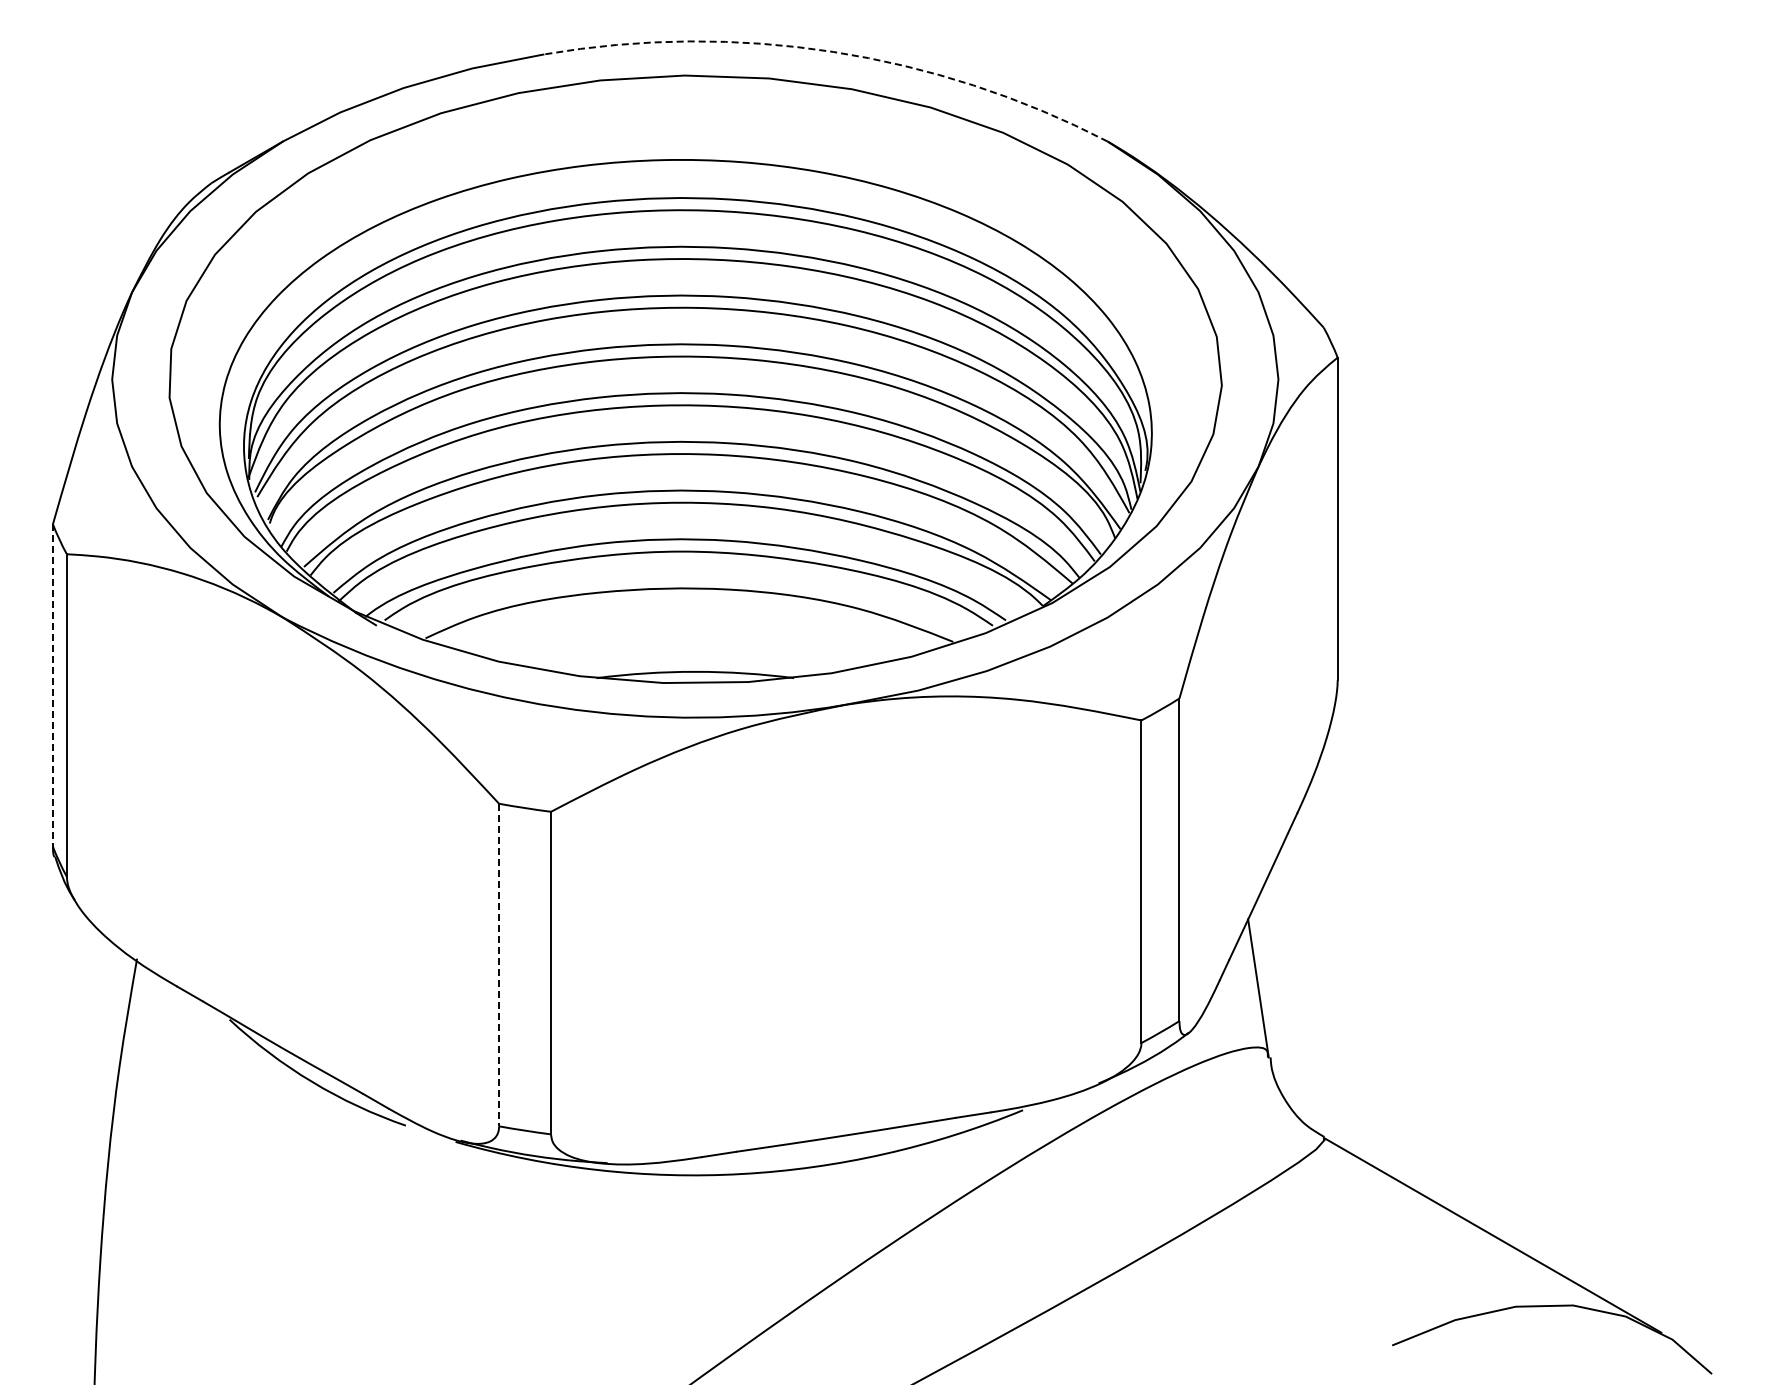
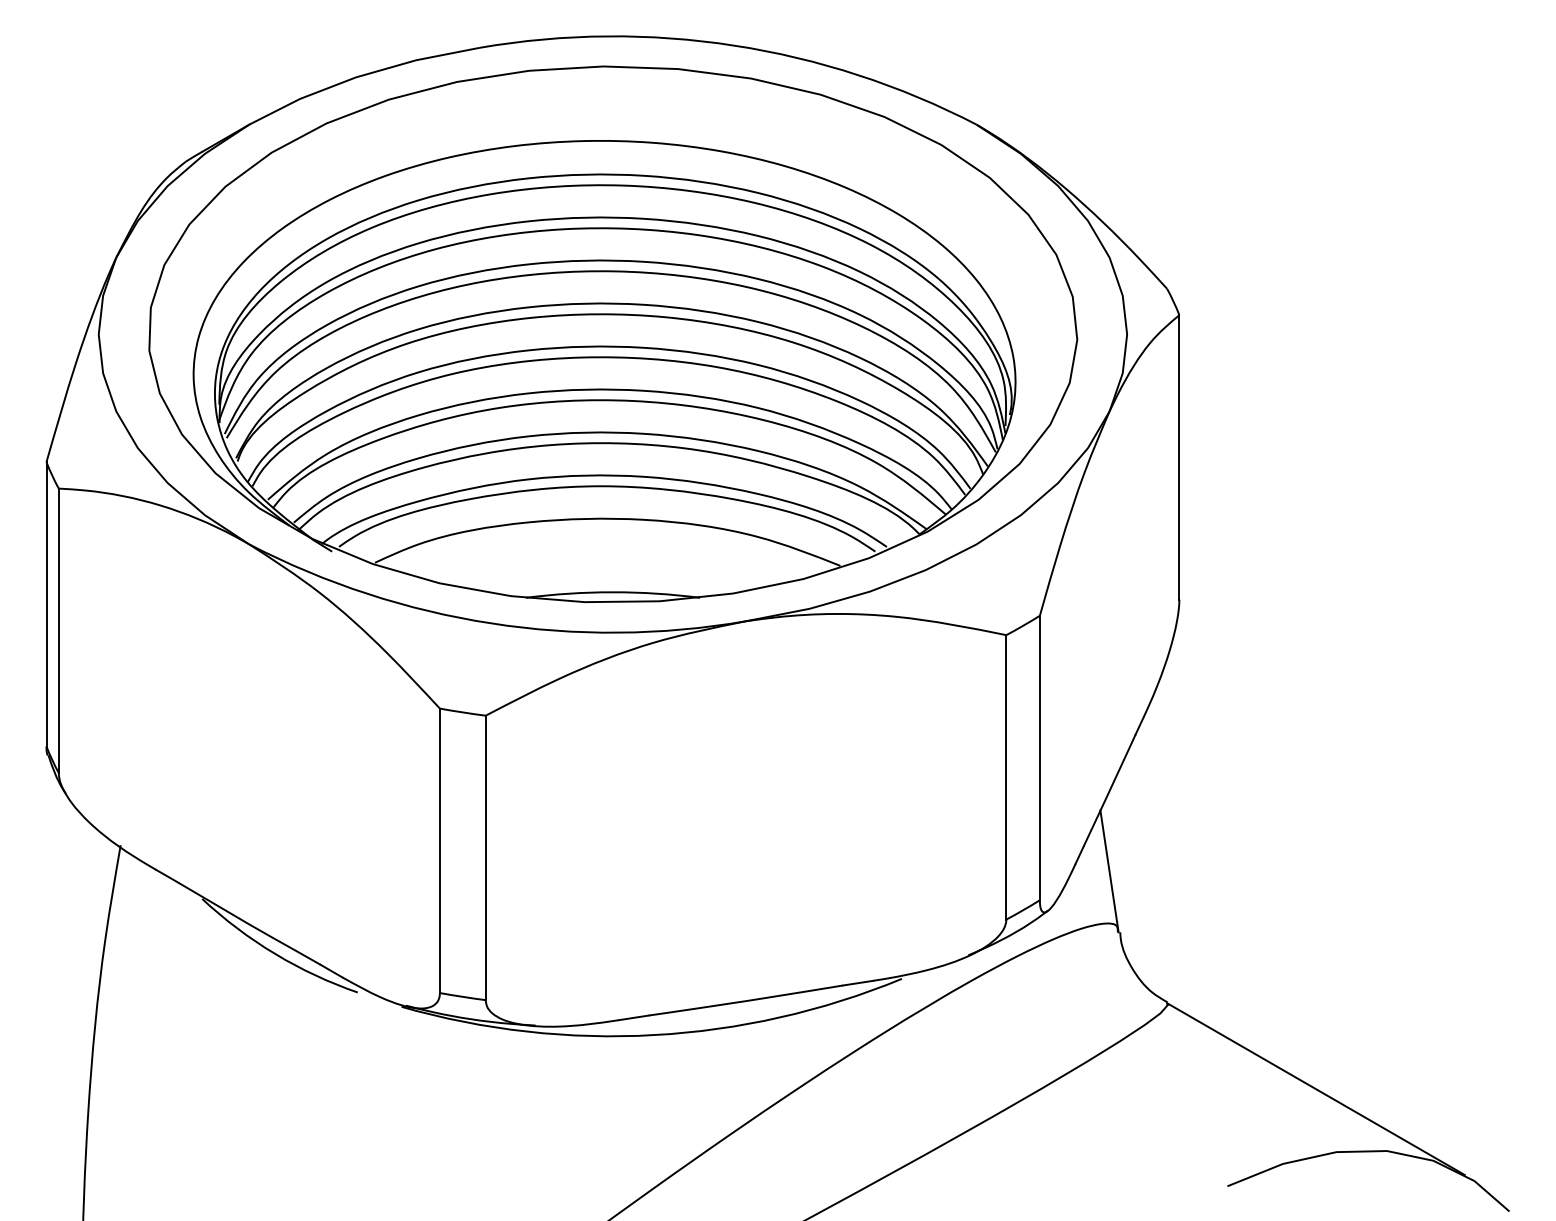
arc: (833, 51) -> (734, 45), dashed -> solid
line: (52, 686) -> (46, 605), dashed -> solid
line: (499, 965) -> (440, 851), dashed -> solid

